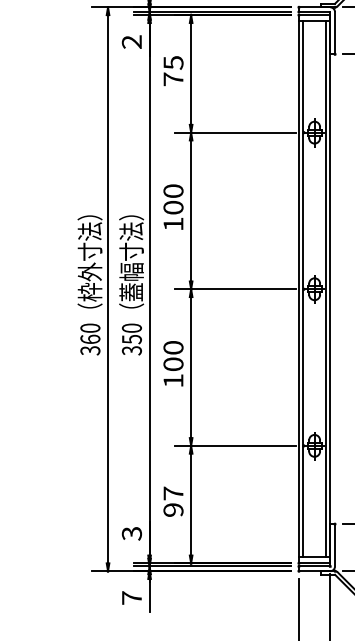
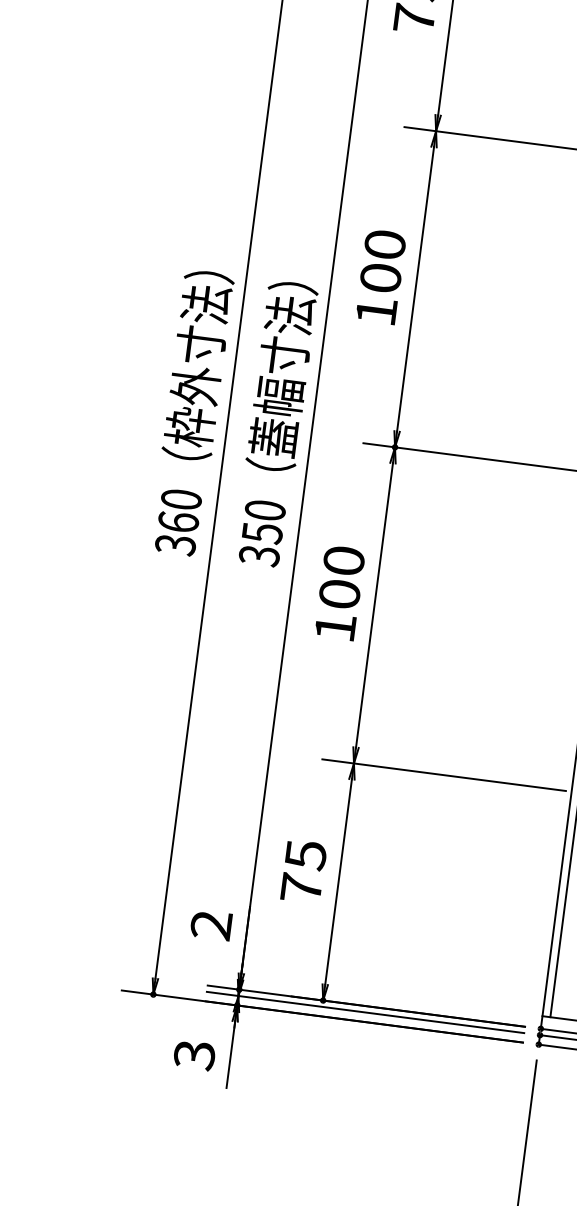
text: (173, 501) -> (303, 871), 97 -> 75
text: (132, 533) -> (212, 924), 3 -> 2
text: (131, 598) -> (193, 1055), 7 -> 3

